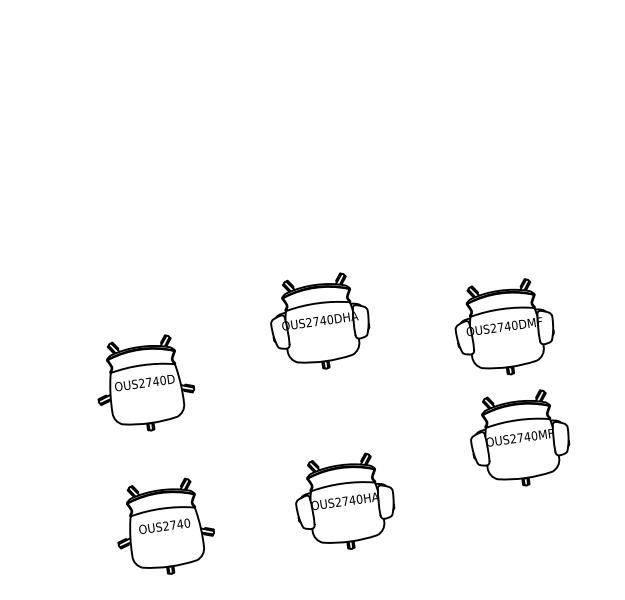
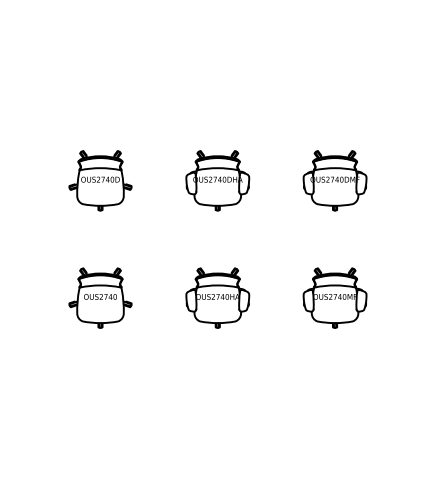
part: (503, 328) -> (334, 180), moved
part: (144, 384) -> (100, 180), moved
part: (519, 438) -> (334, 297), moved

